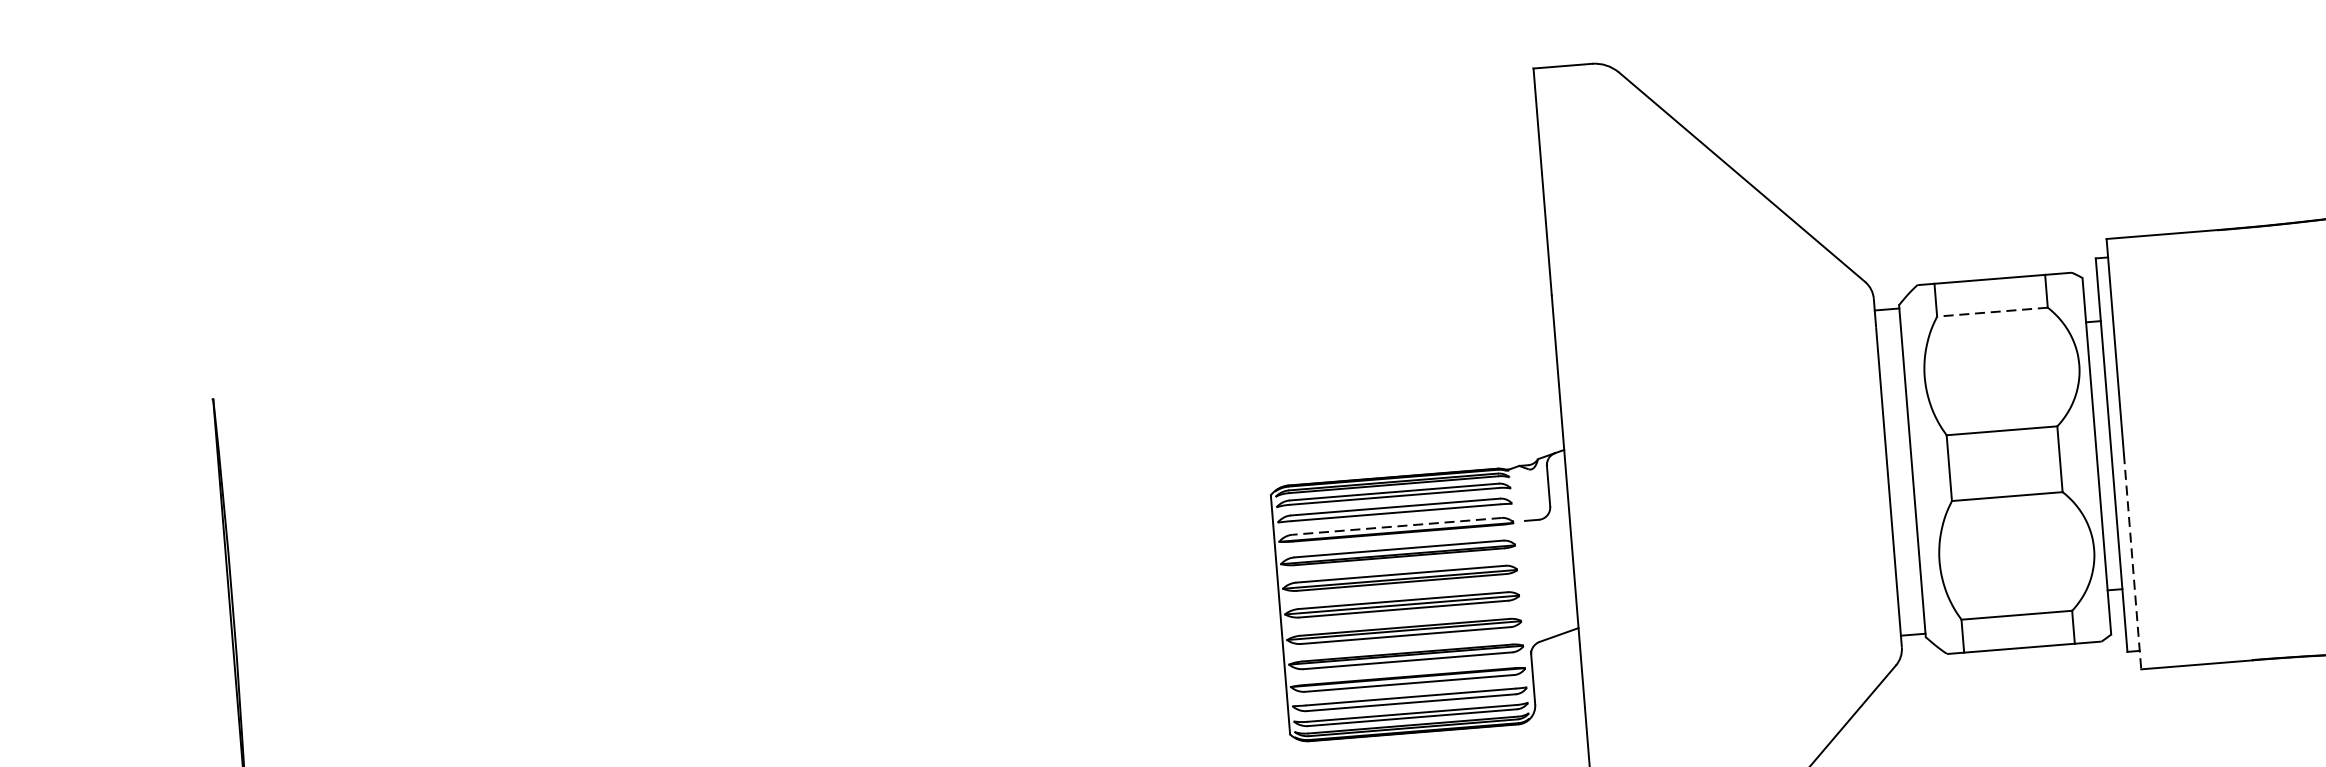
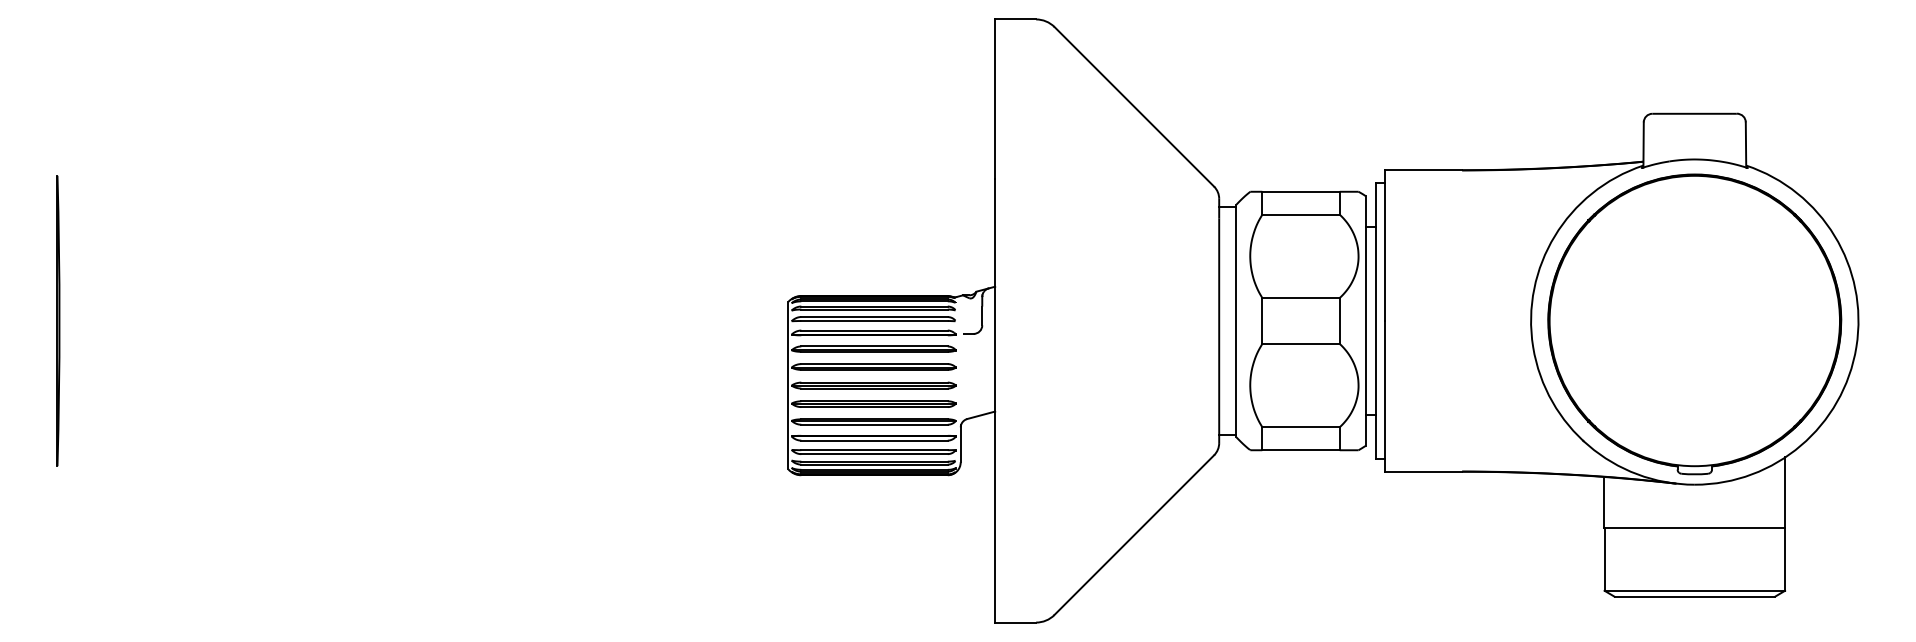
line: (1993, 311) -> (1301, 214), dashed -> solid
line: (1397, 526) -> (874, 330), dashed -> solid
line: (2132, 561) -> (1384, 396), dashed -> solid

